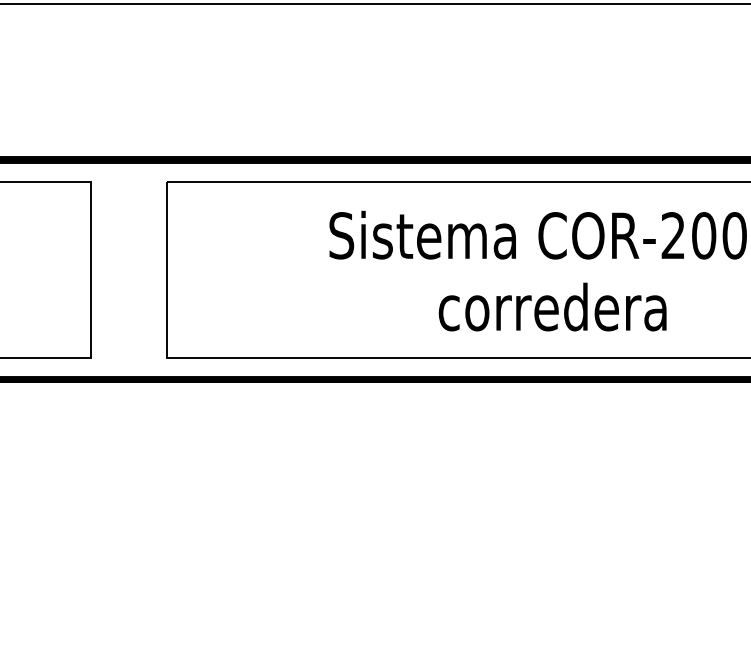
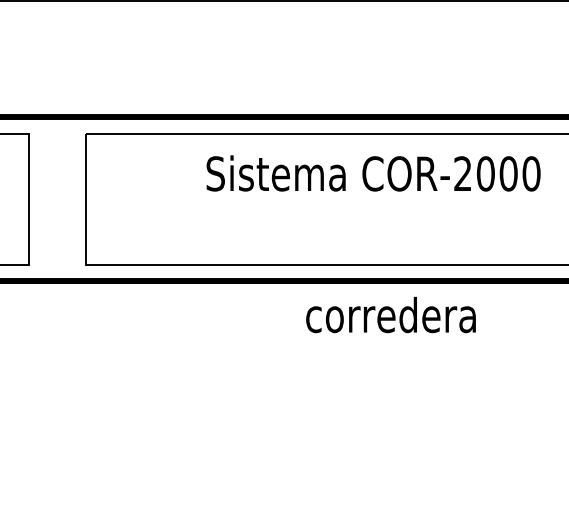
text: (552, 306) -> (390, 314), moved

